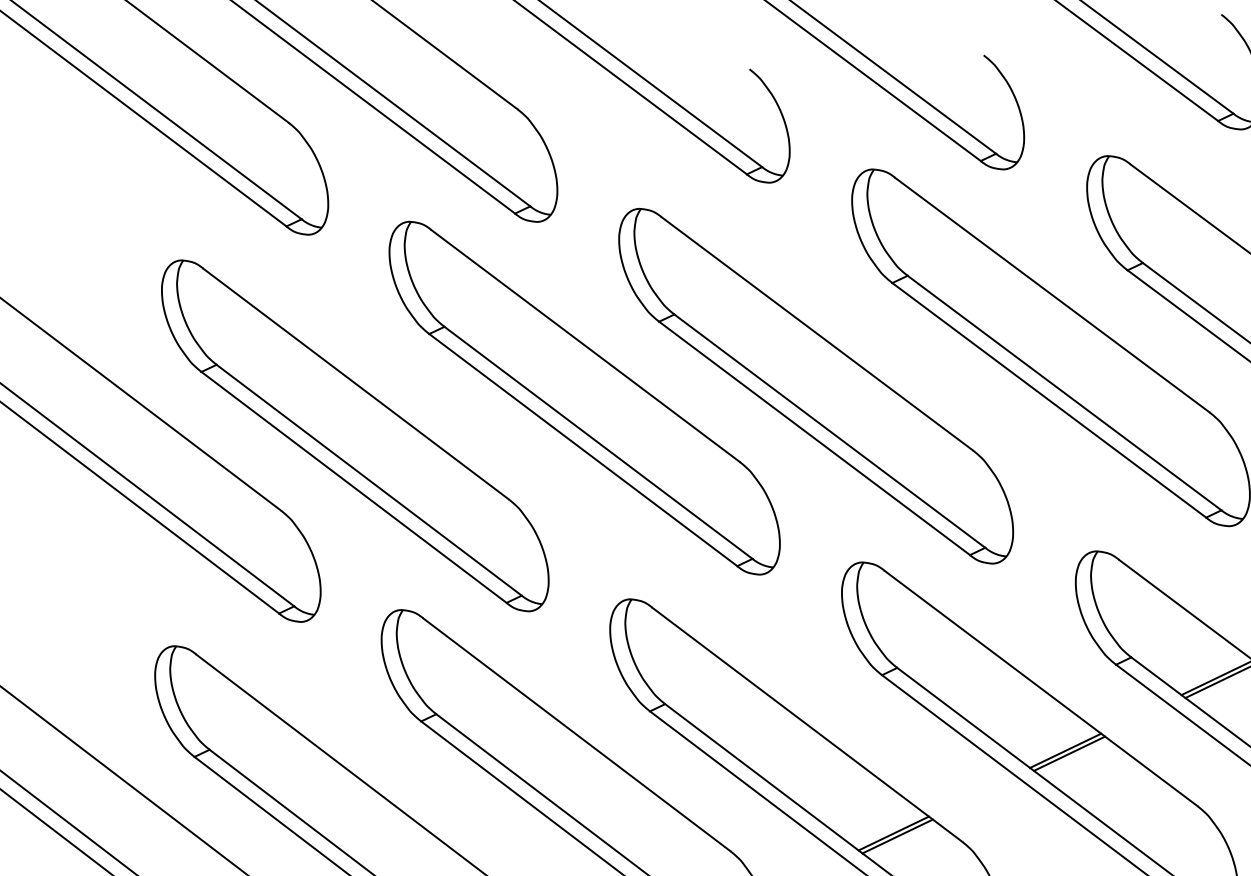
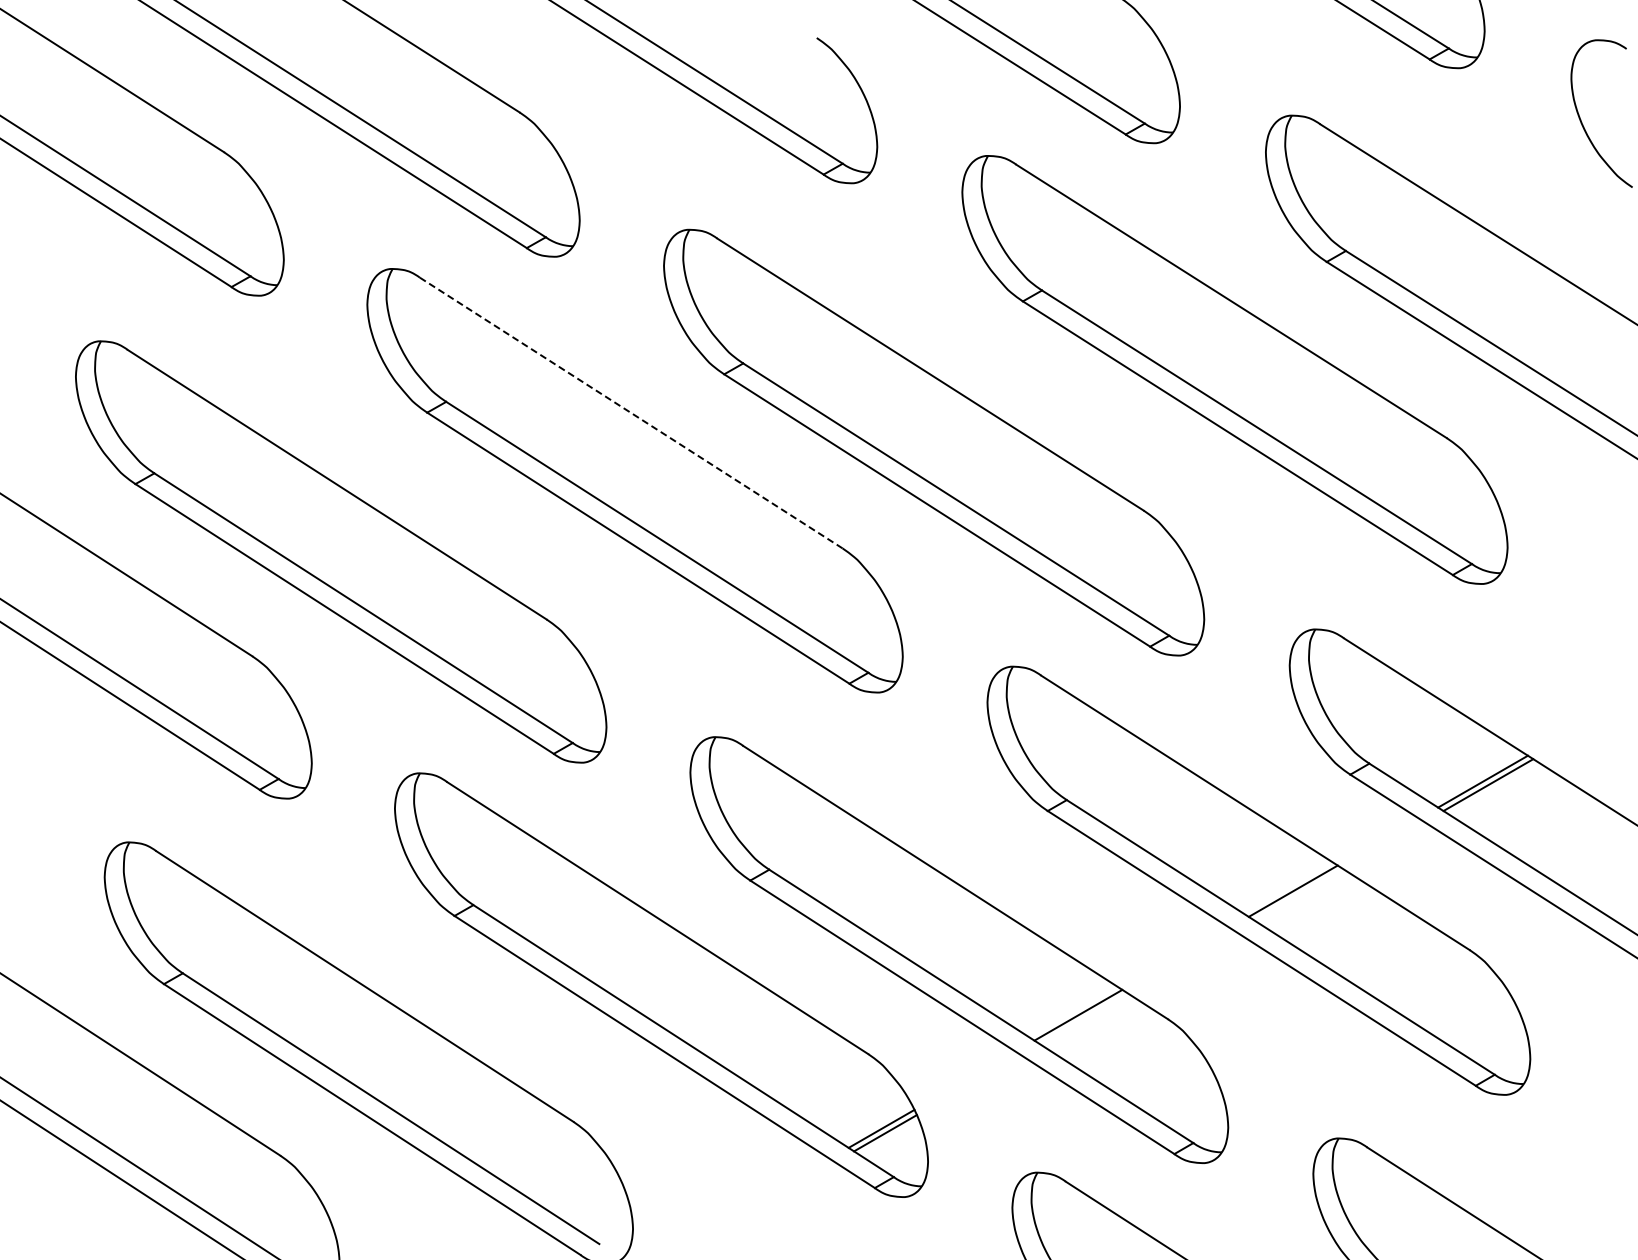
line: (585, 346) -> (631, 413), solid -> dashed
line: (1069, 753) -> (1298, 894), removed
line: (897, 836) -> (1083, 1018), removed

